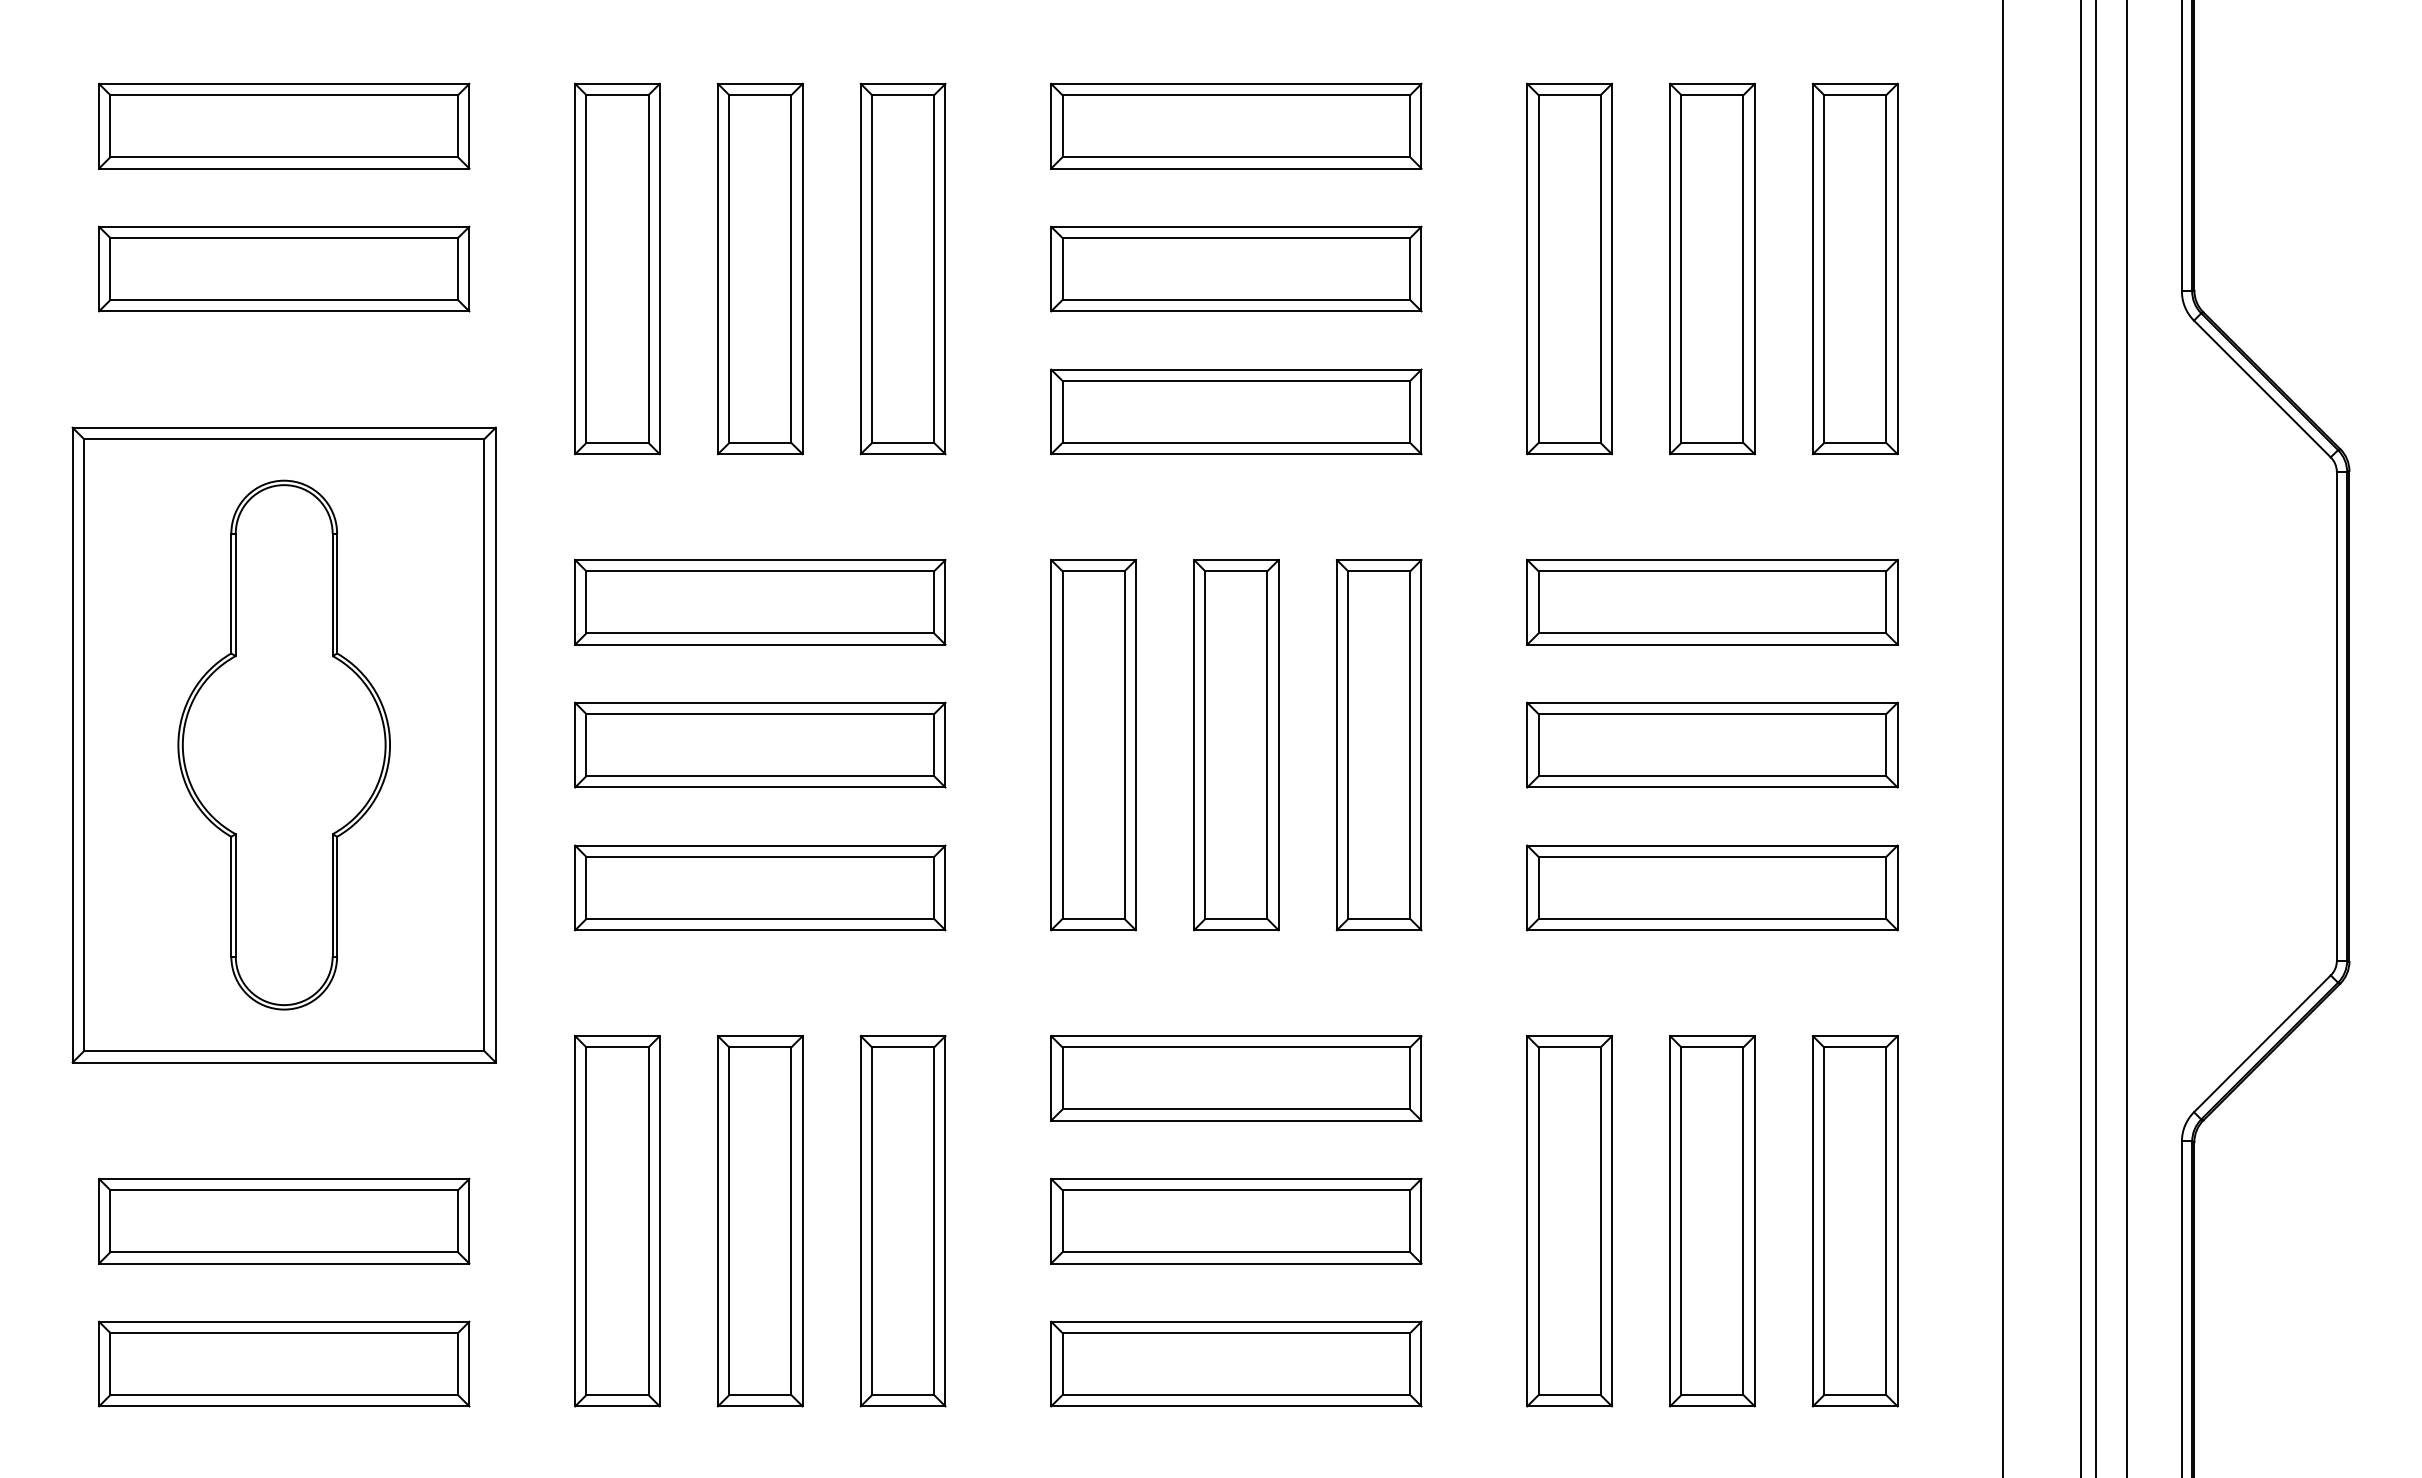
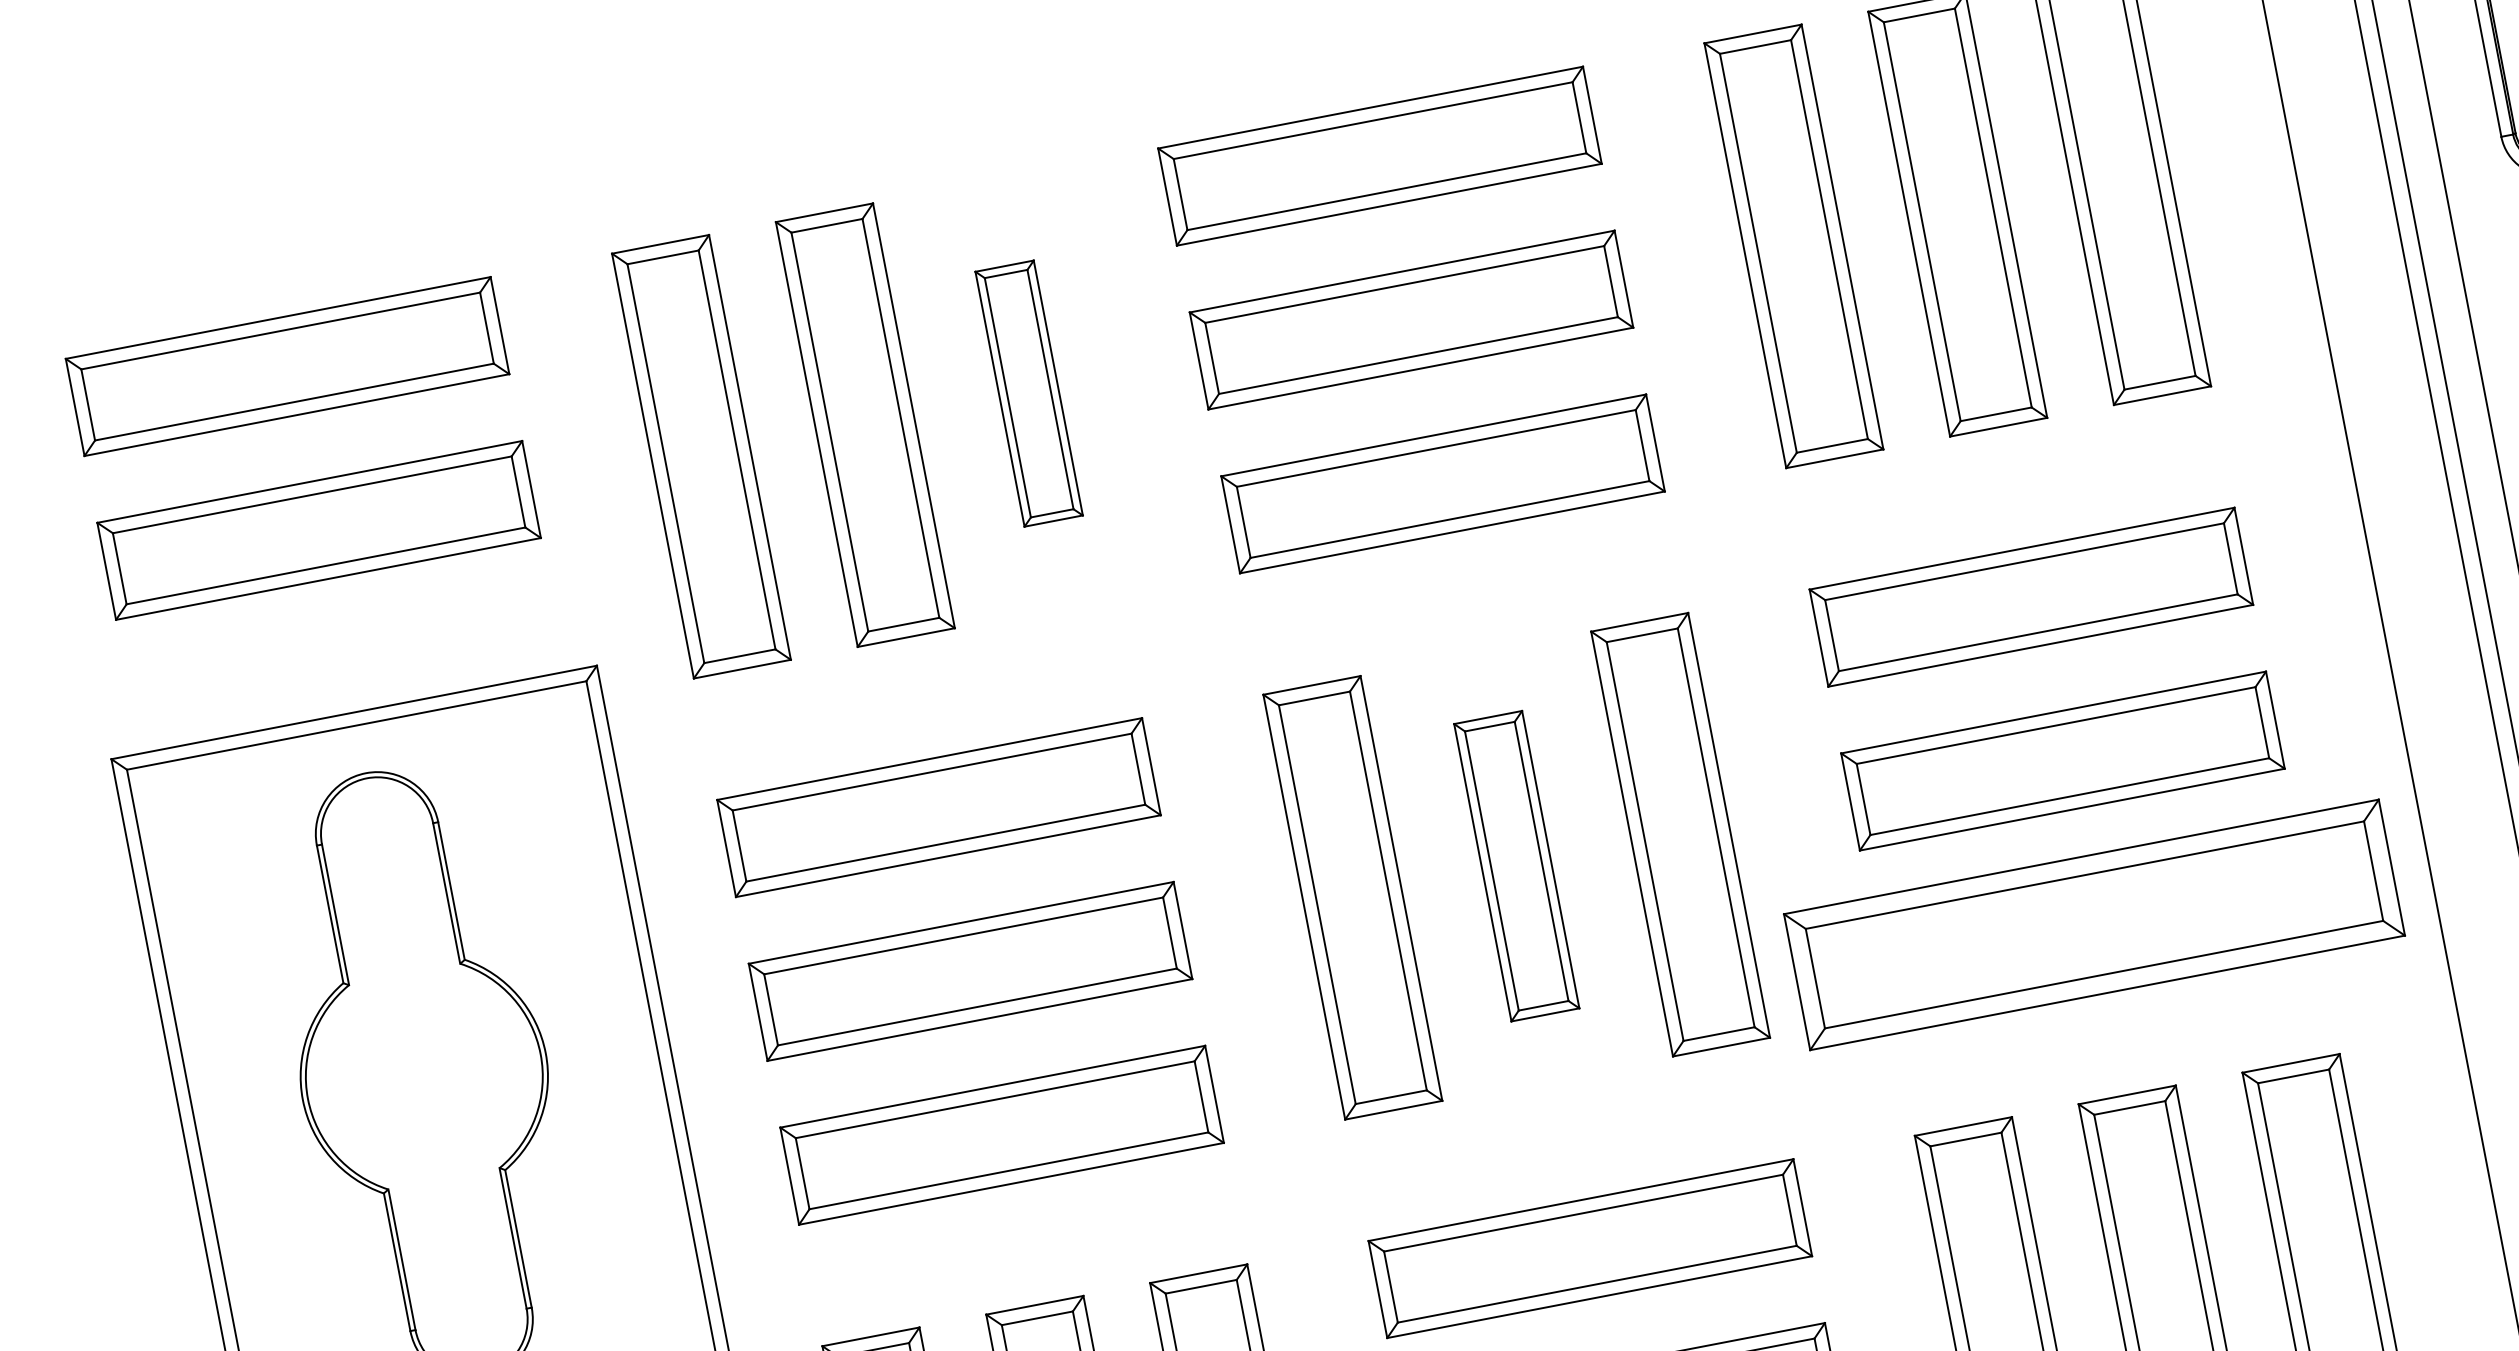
part: (902, 268) -> (1028, 393), size x0.6
part: (1236, 744) -> (1516, 865), size x0.7
part: (1712, 887) -> (2094, 924), size x1.4

